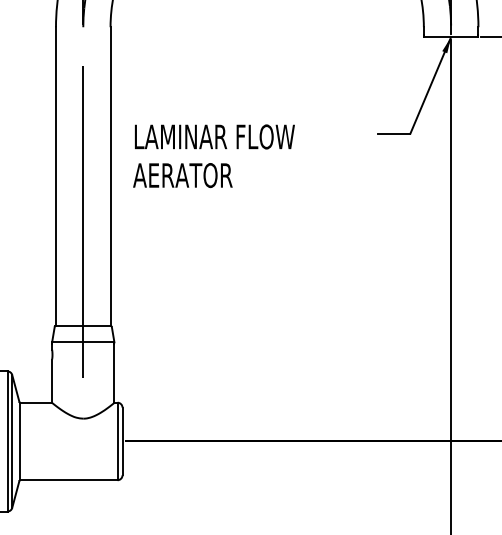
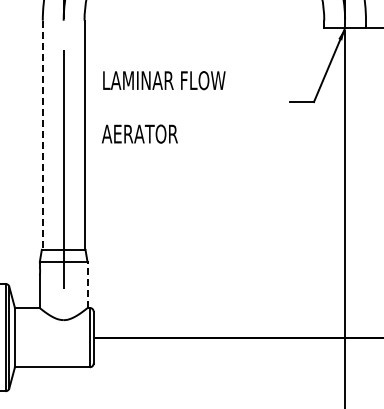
text: (215, 136) -> (164, 80), moved
line: (55, 177) -> (42, 135), solid -> dashed
line: (114, 373) -> (87, 285), solid -> dashed

